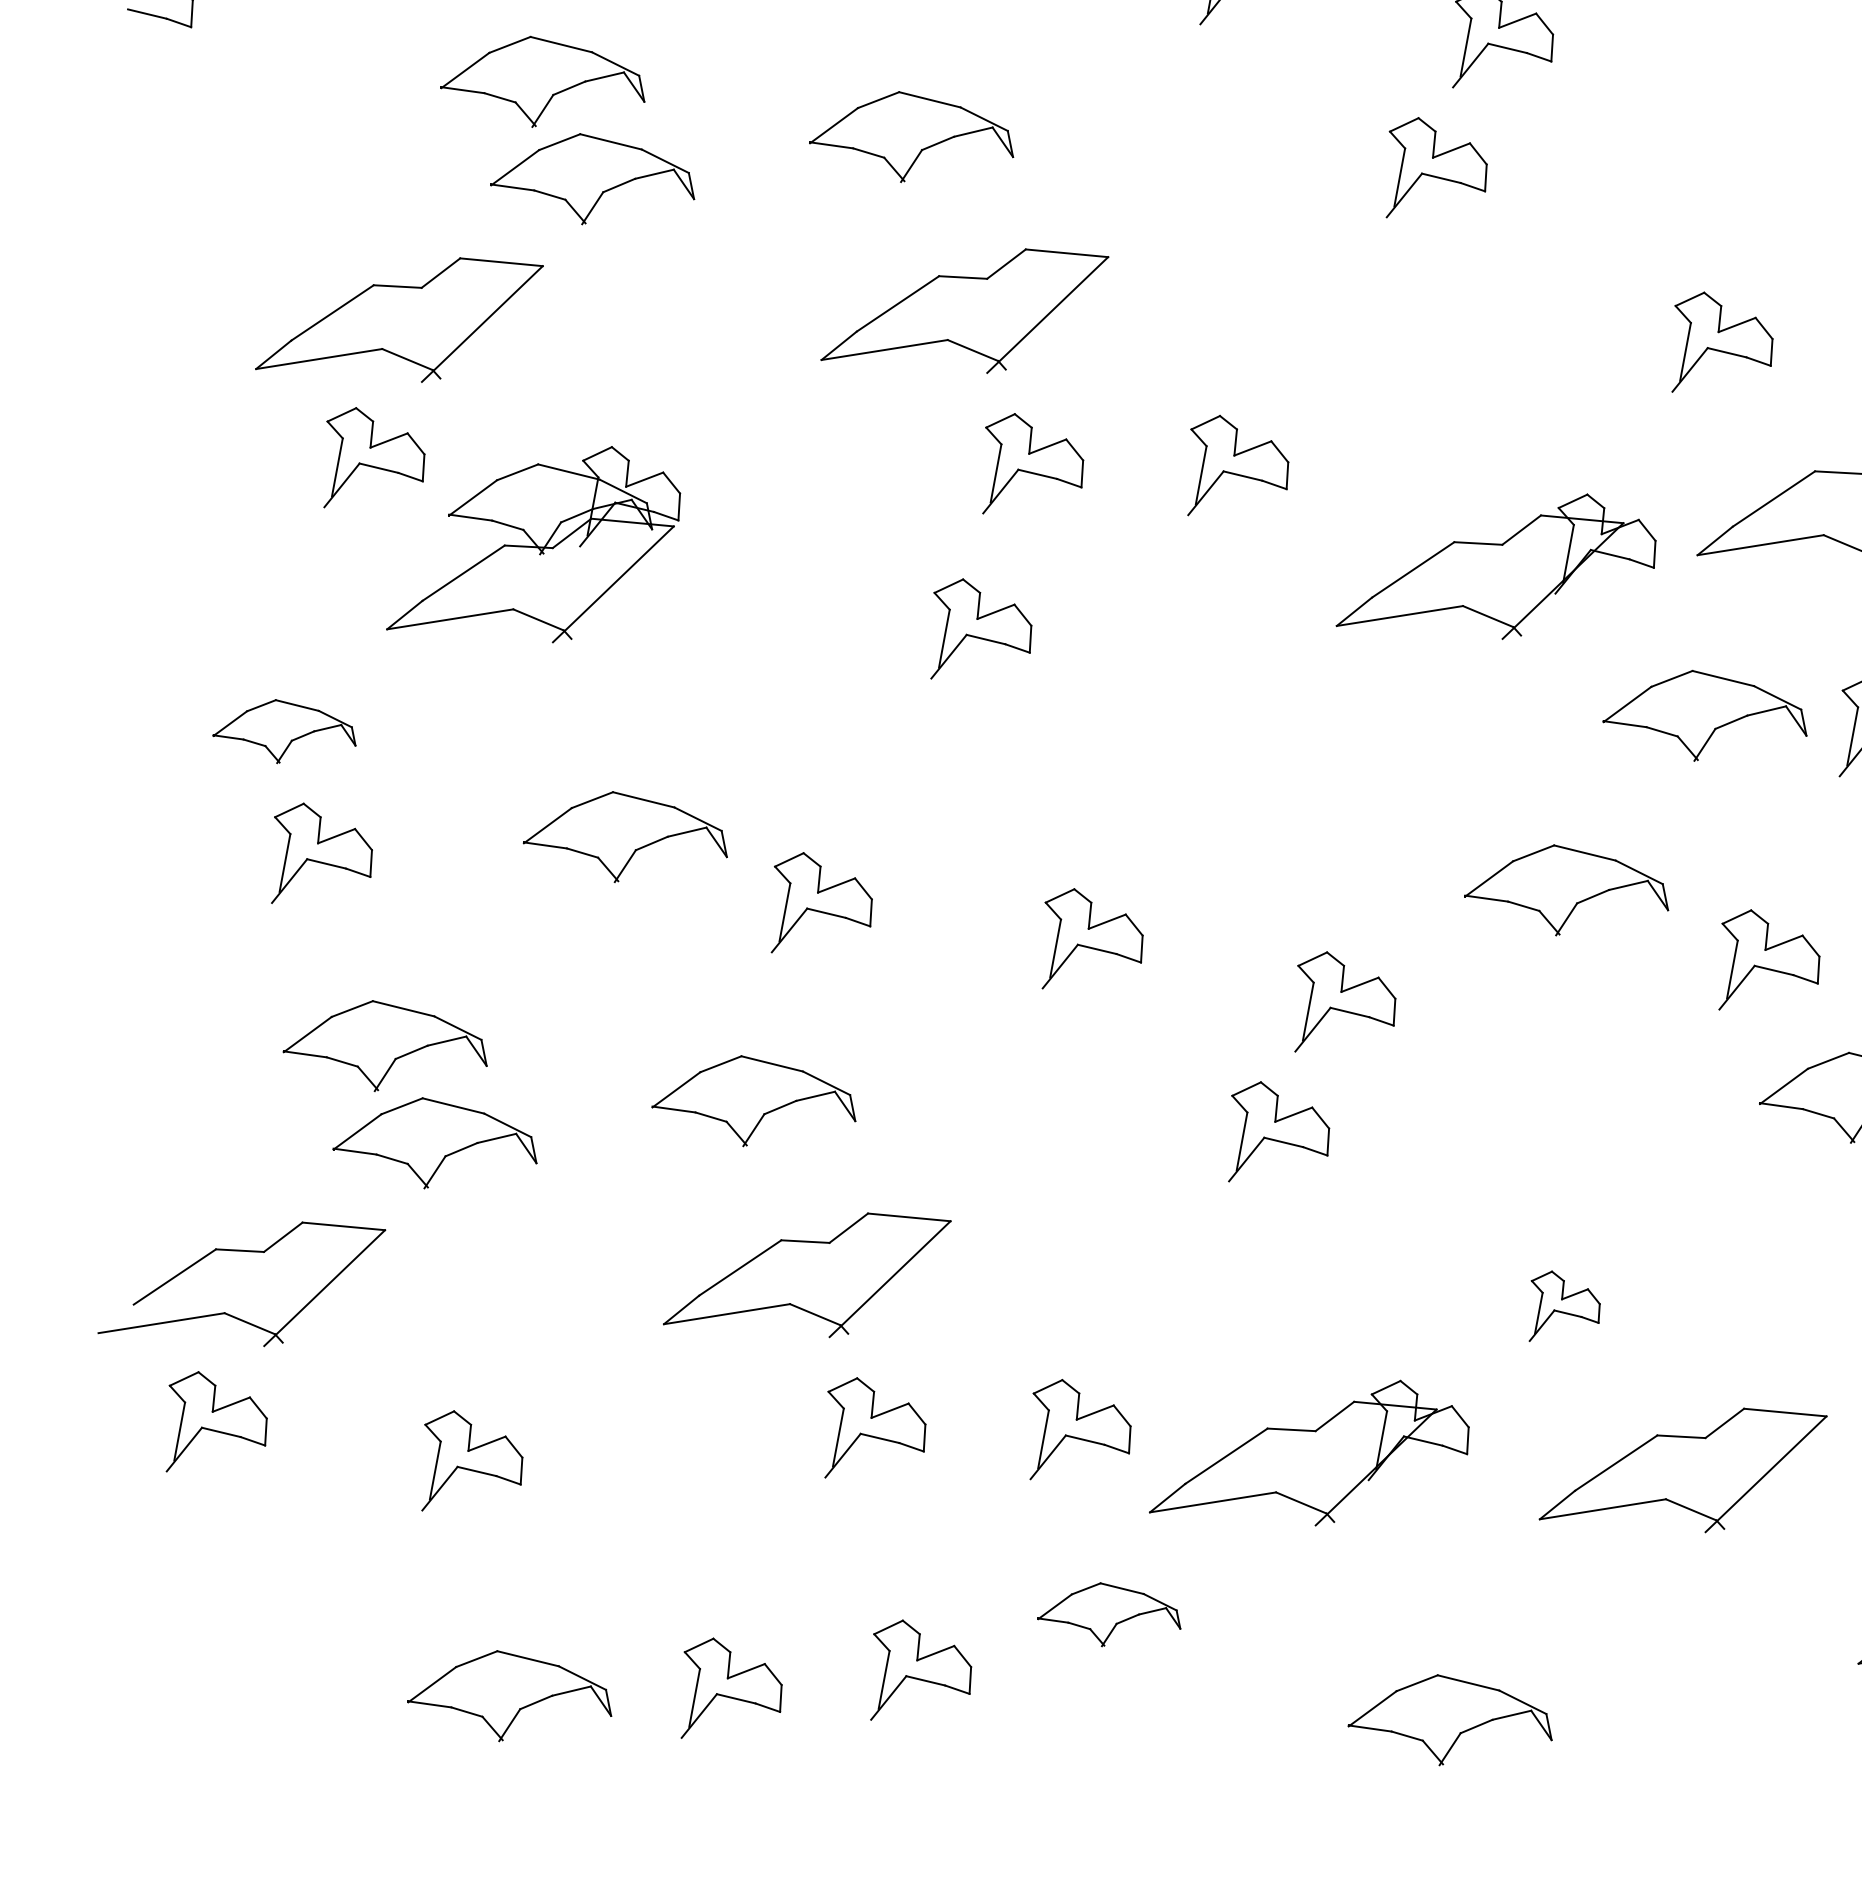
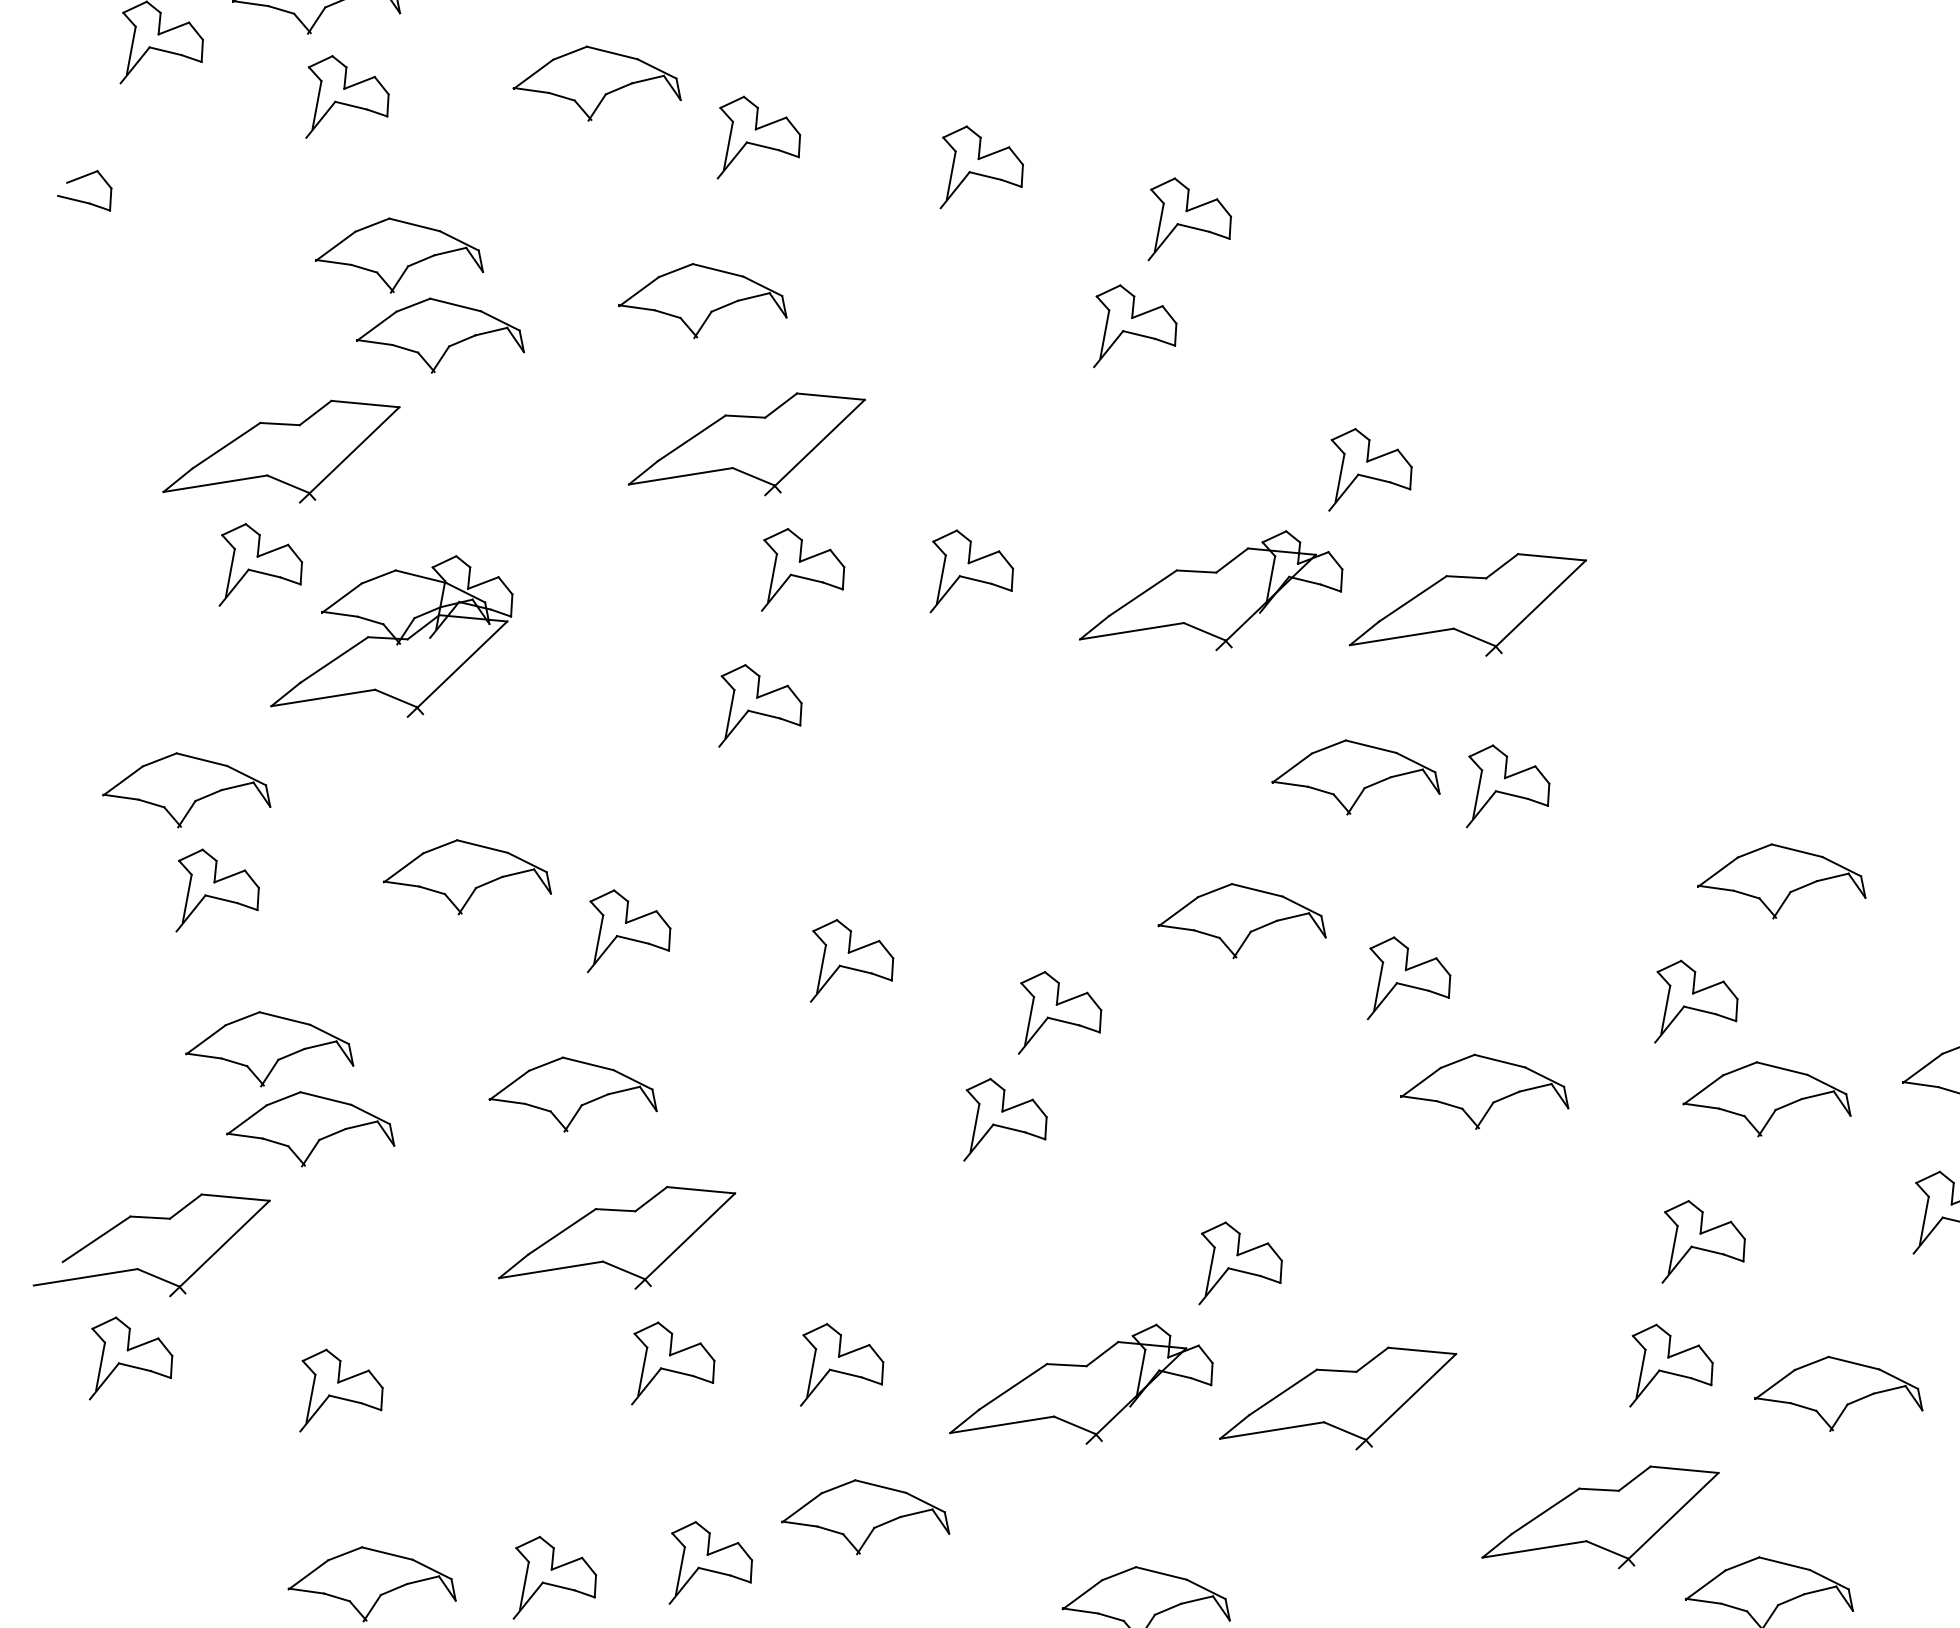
part: (1496, 566) -> (1211, 590), moved
part: (284, 731) -> (186, 790), size x1.43
part: (1564, 1306) -> (1240, 1263), size x1.43
part: (1309, 1452) -> (1081, 1383), moved
part: (1109, 1614) -> (865, 1517), size x1.43

